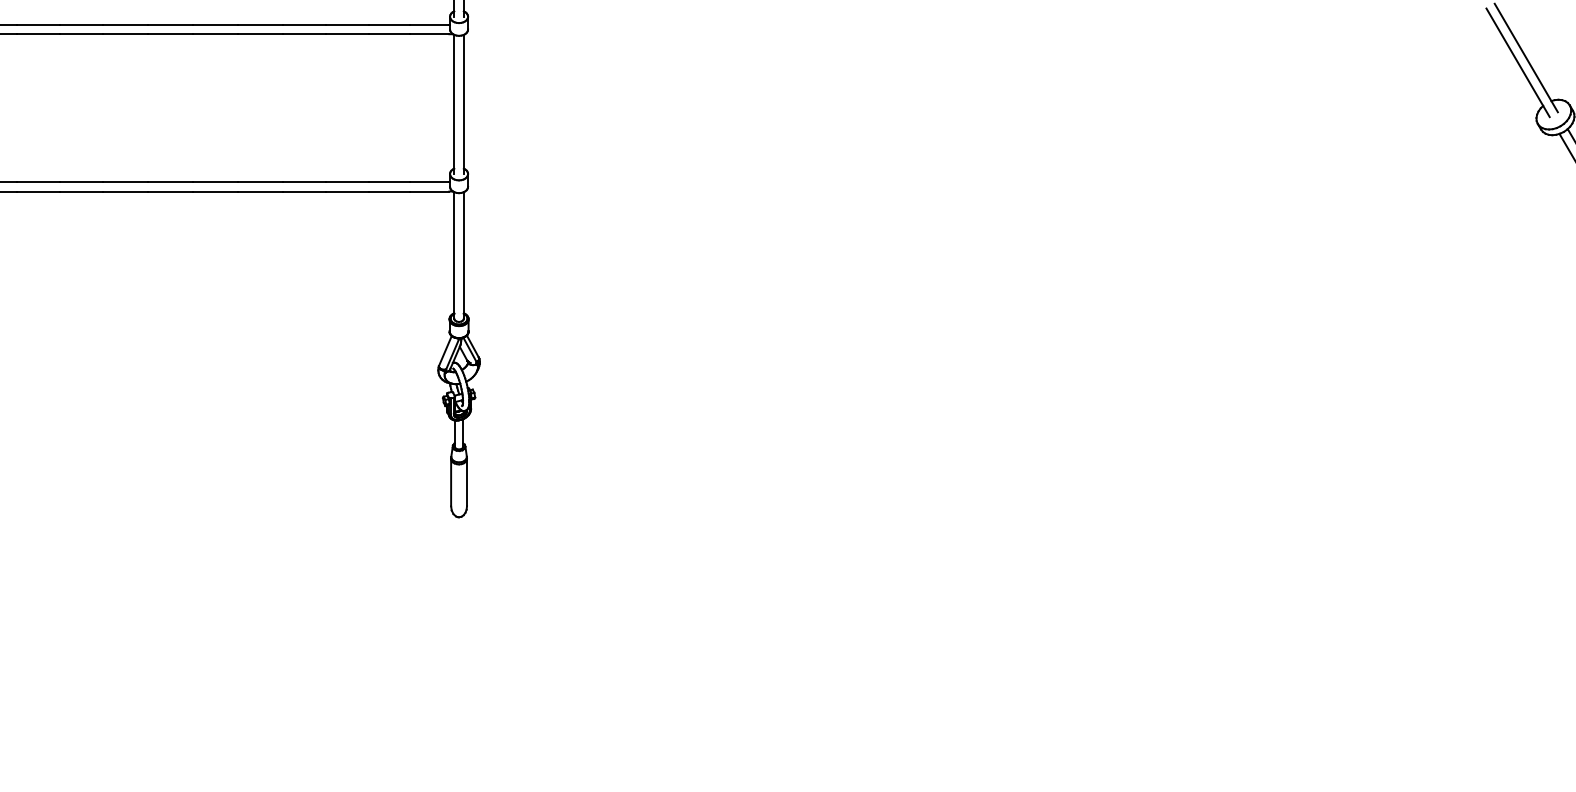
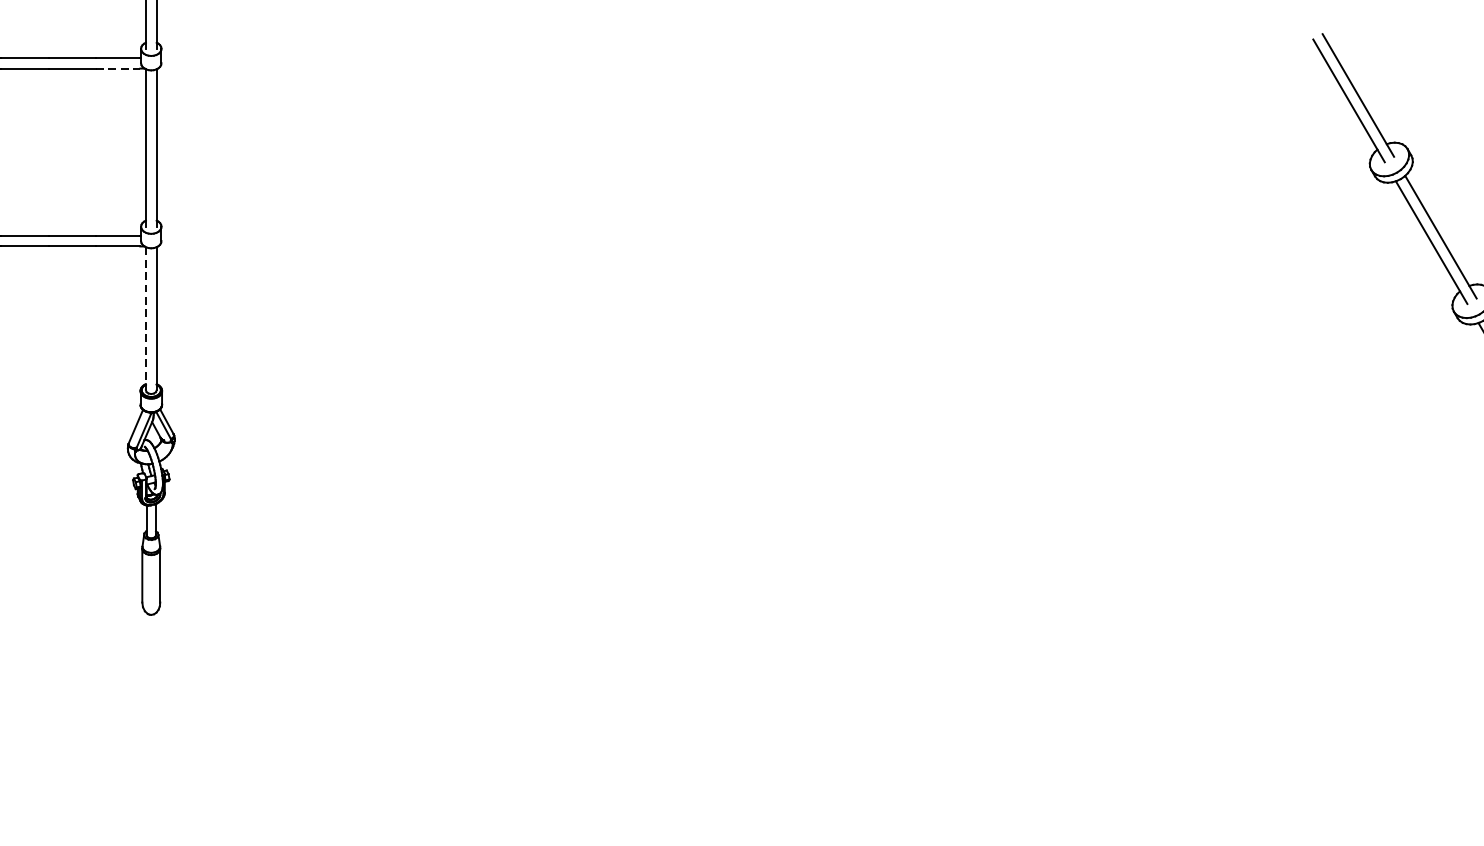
line: (429, 34) -> (117, 68), solid -> dashed
line: (454, 255) -> (146, 318), solid -> dashed

